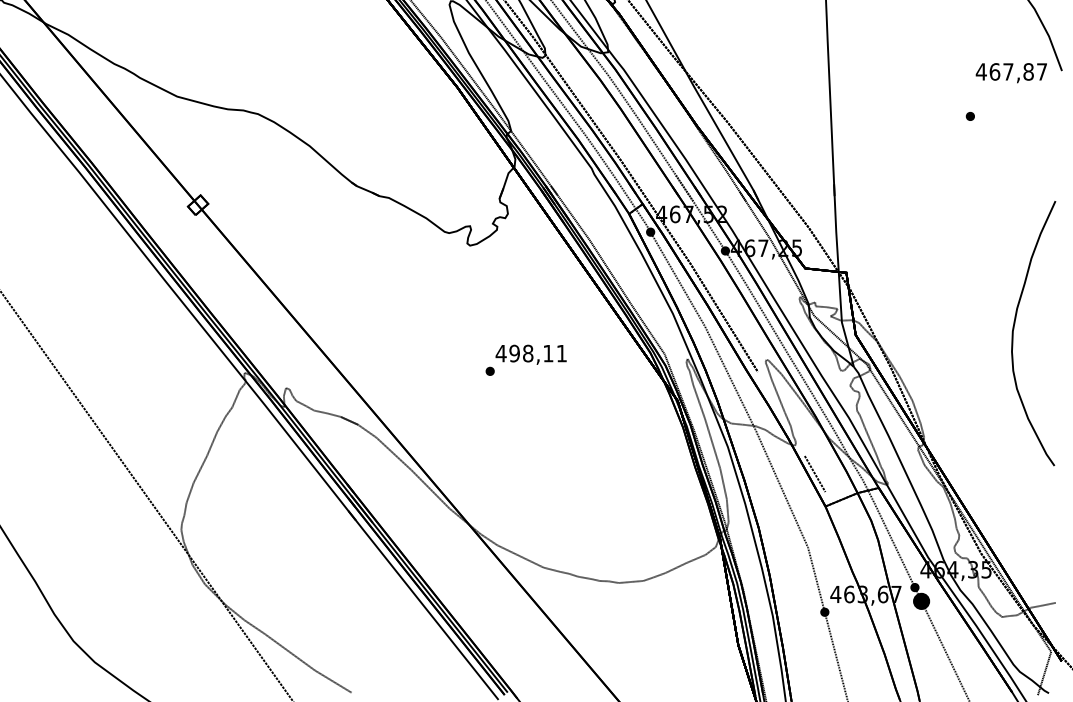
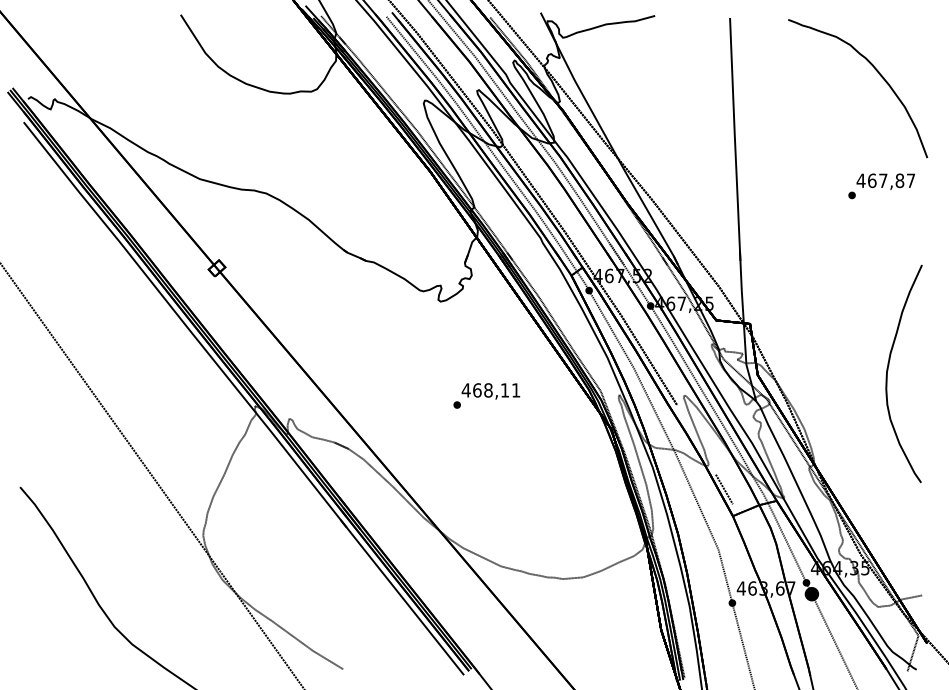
text: (1011, 72) -> (885, 181), moved
text: (514, 353) -> (477, 390), 498,11 -> 468,11

